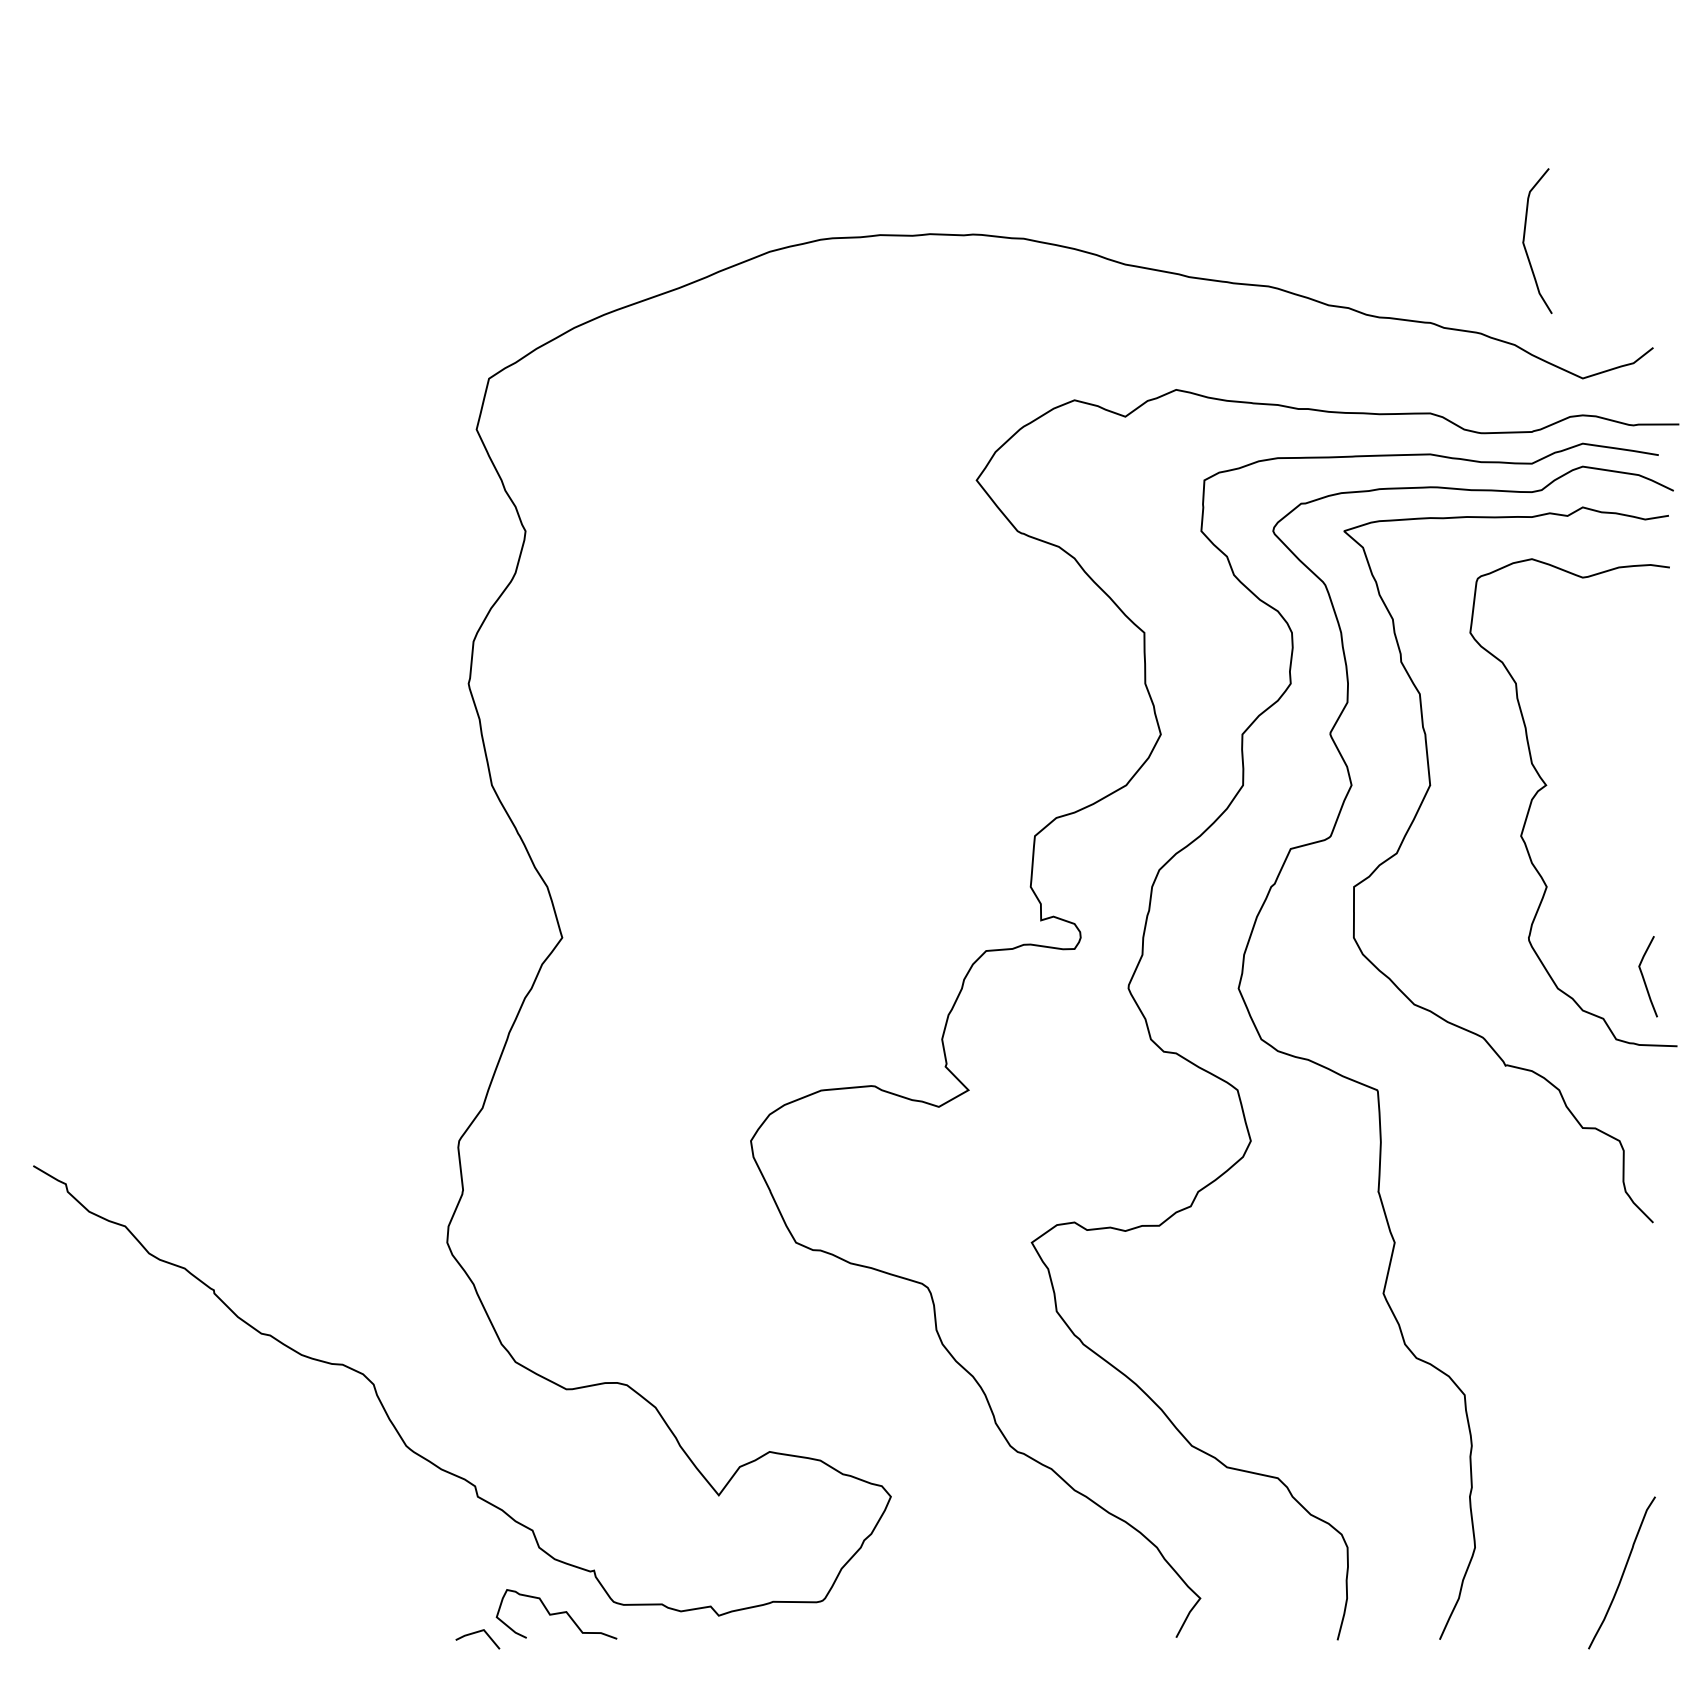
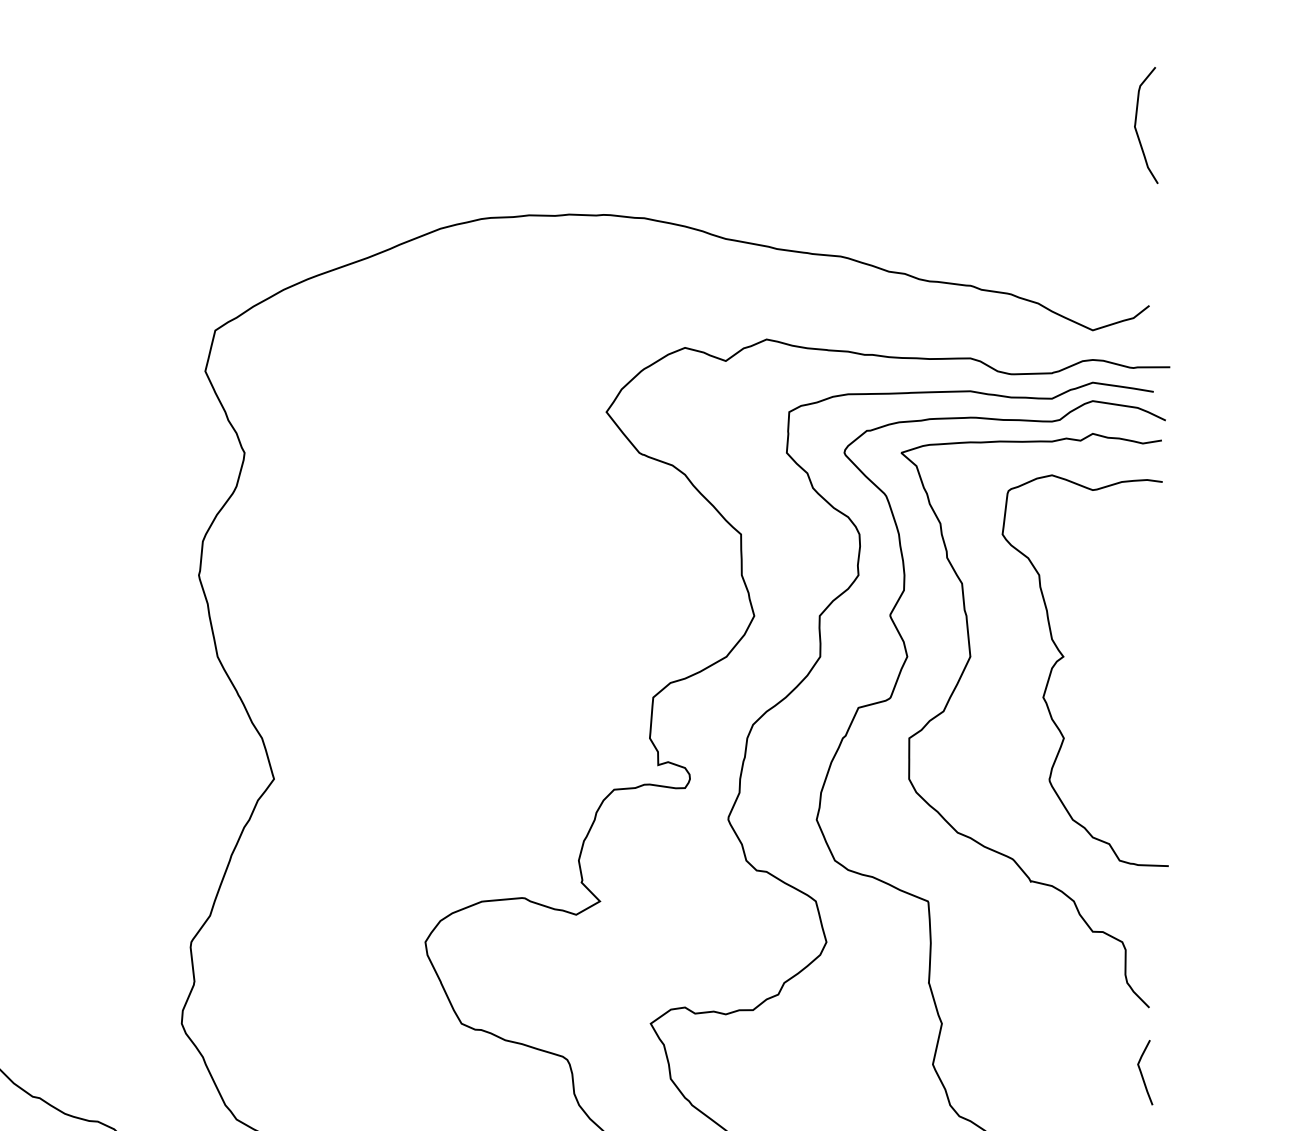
curve: (1525, 235) -> (1136, 120), moved
curve: (1644, 977) -> (1142, 1073), moved

